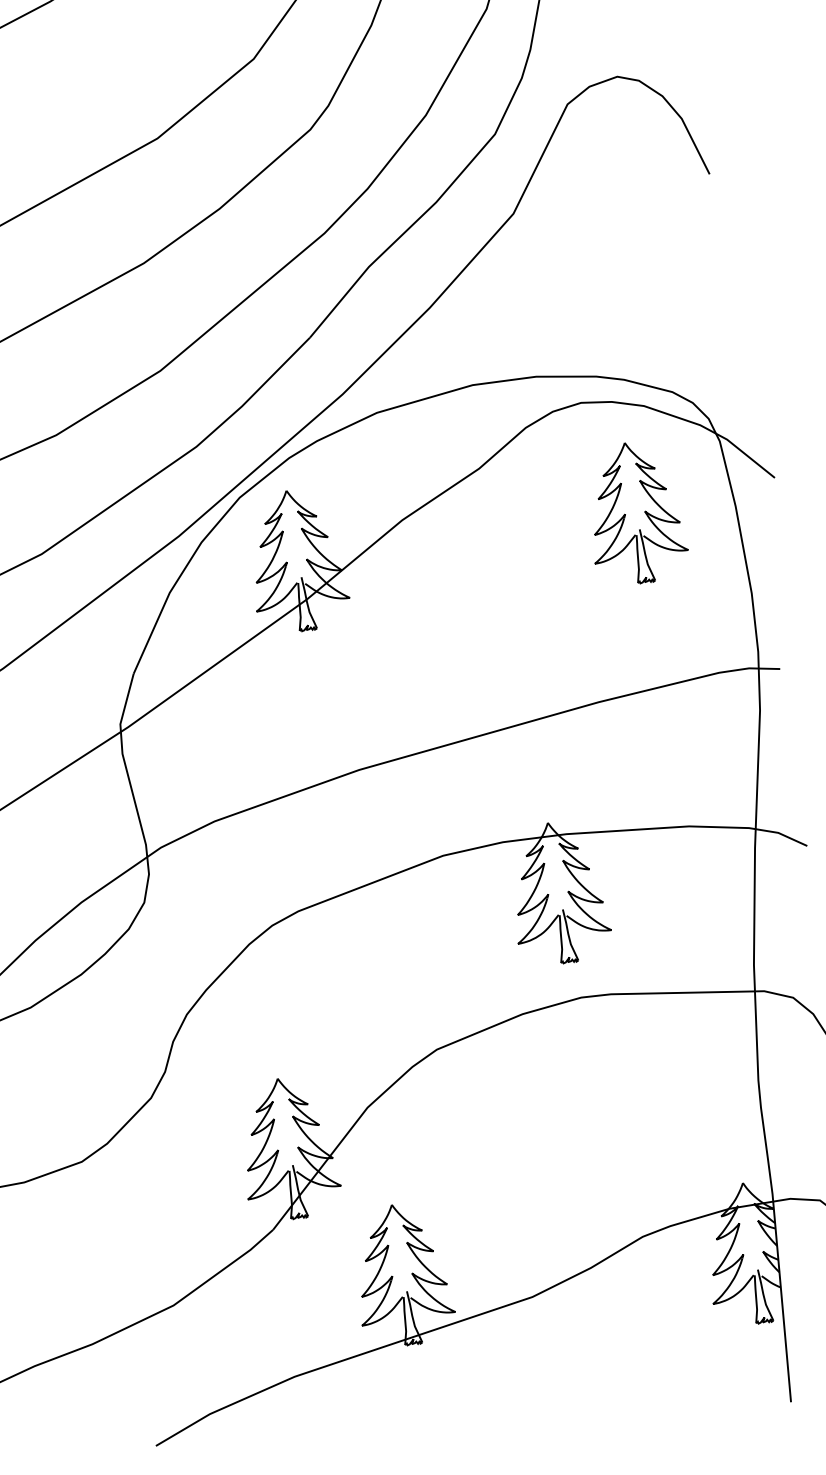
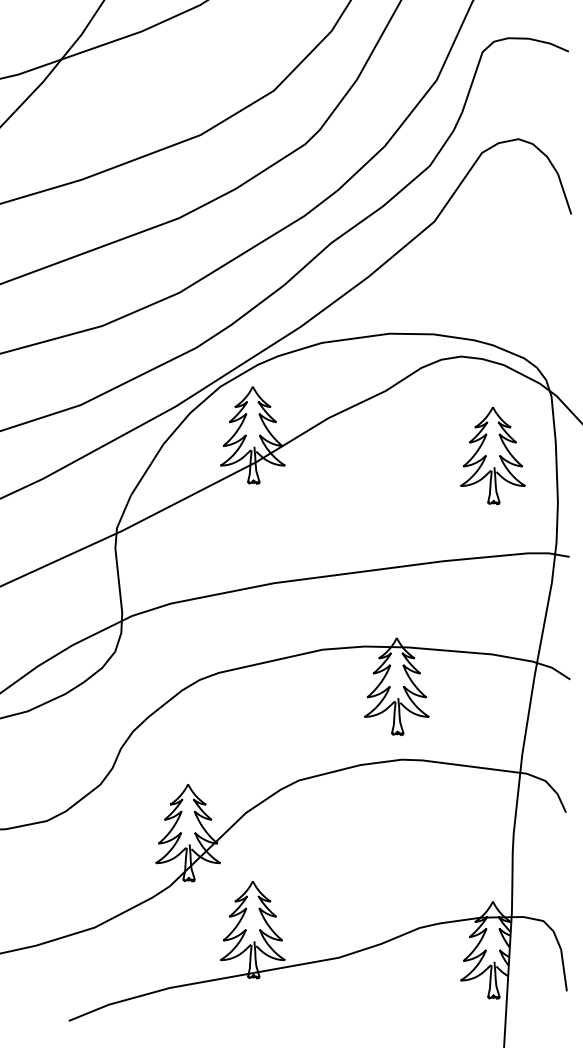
part: (634, 512) -> (492, 455), moved

